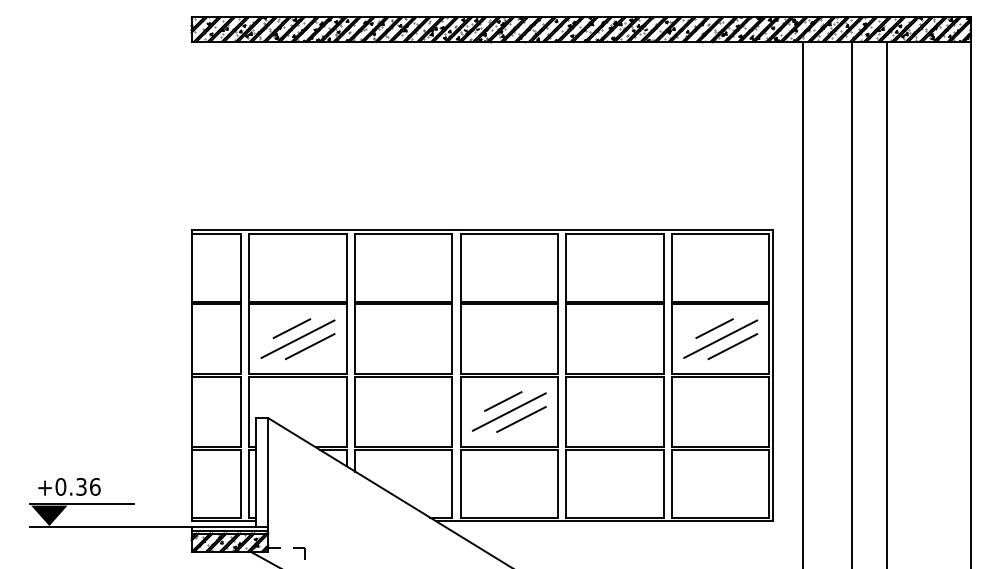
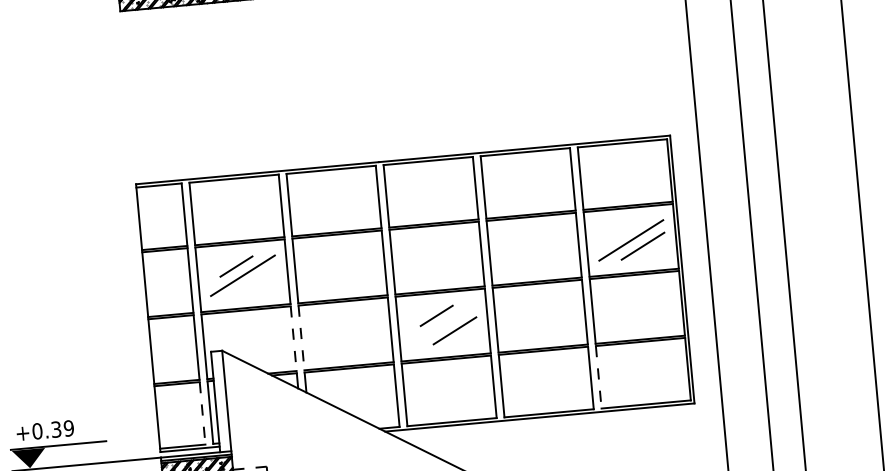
line: (714, 328) -> (624, 231), removed
line: (309, 346) -> (254, 281), removed
line: (508, 411) -> (442, 324), removed
line: (346, 412) -> (293, 339), solid -> dashed
line: (355, 412) -> (301, 338), solid -> dashed
line: (240, 484) -> (202, 414), solid -> dashed
line: (672, 484) -> (599, 377), solid -> dashed
text: (94, 486) -> (68, 428), +0.36 -> +0.39

